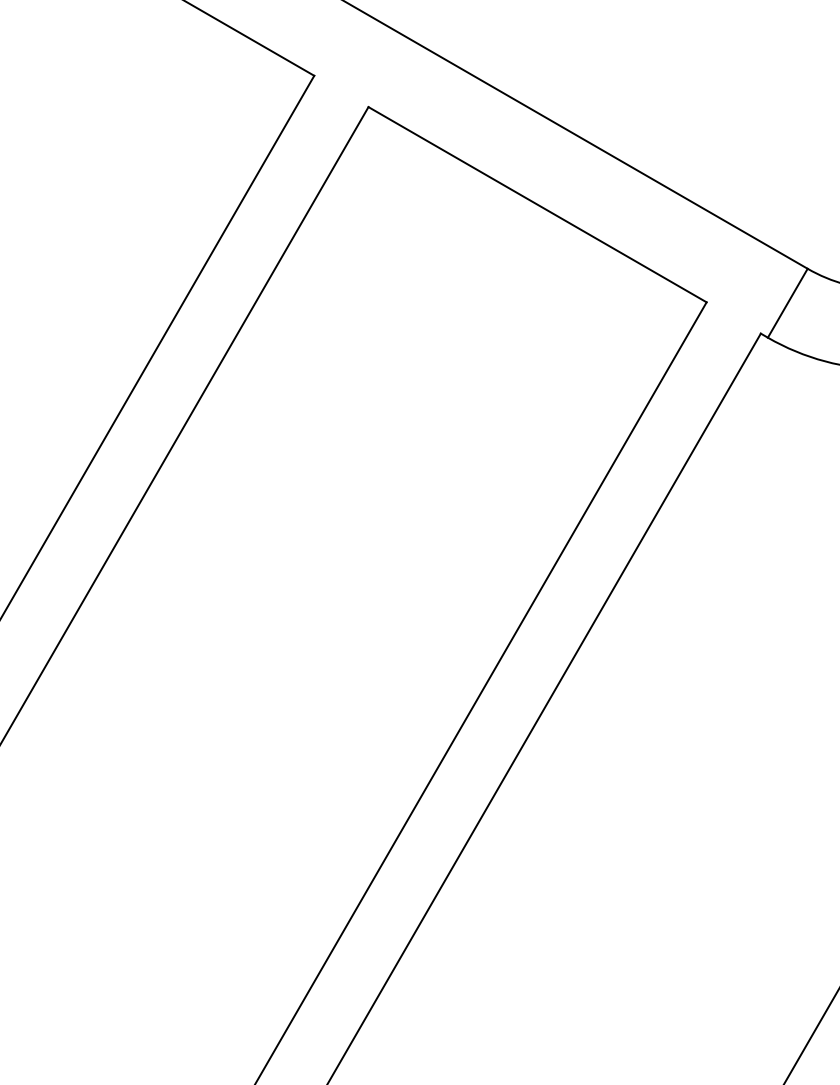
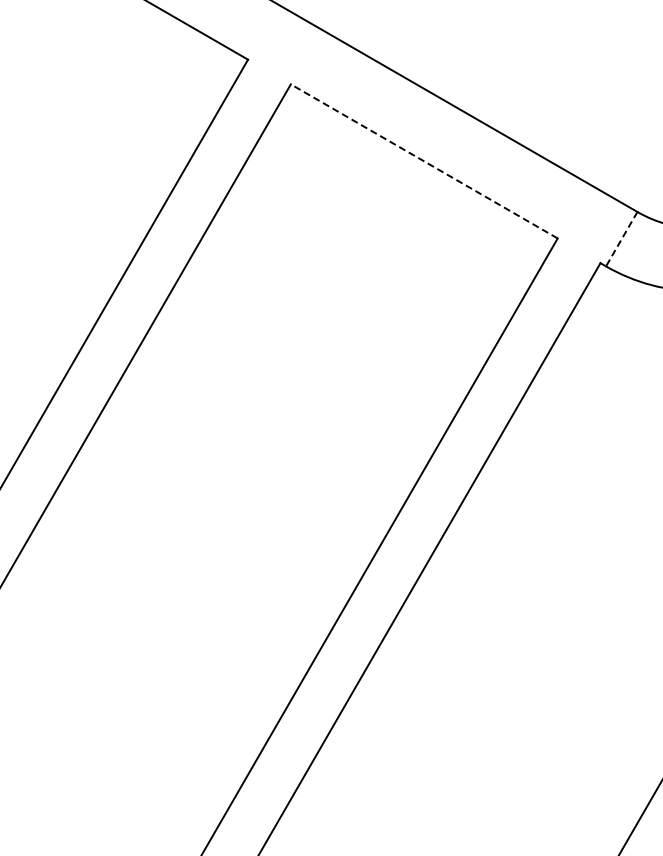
line: (536, 204) -> (423, 161), solid -> dashed
line: (787, 303) -> (621, 239), solid -> dashed

